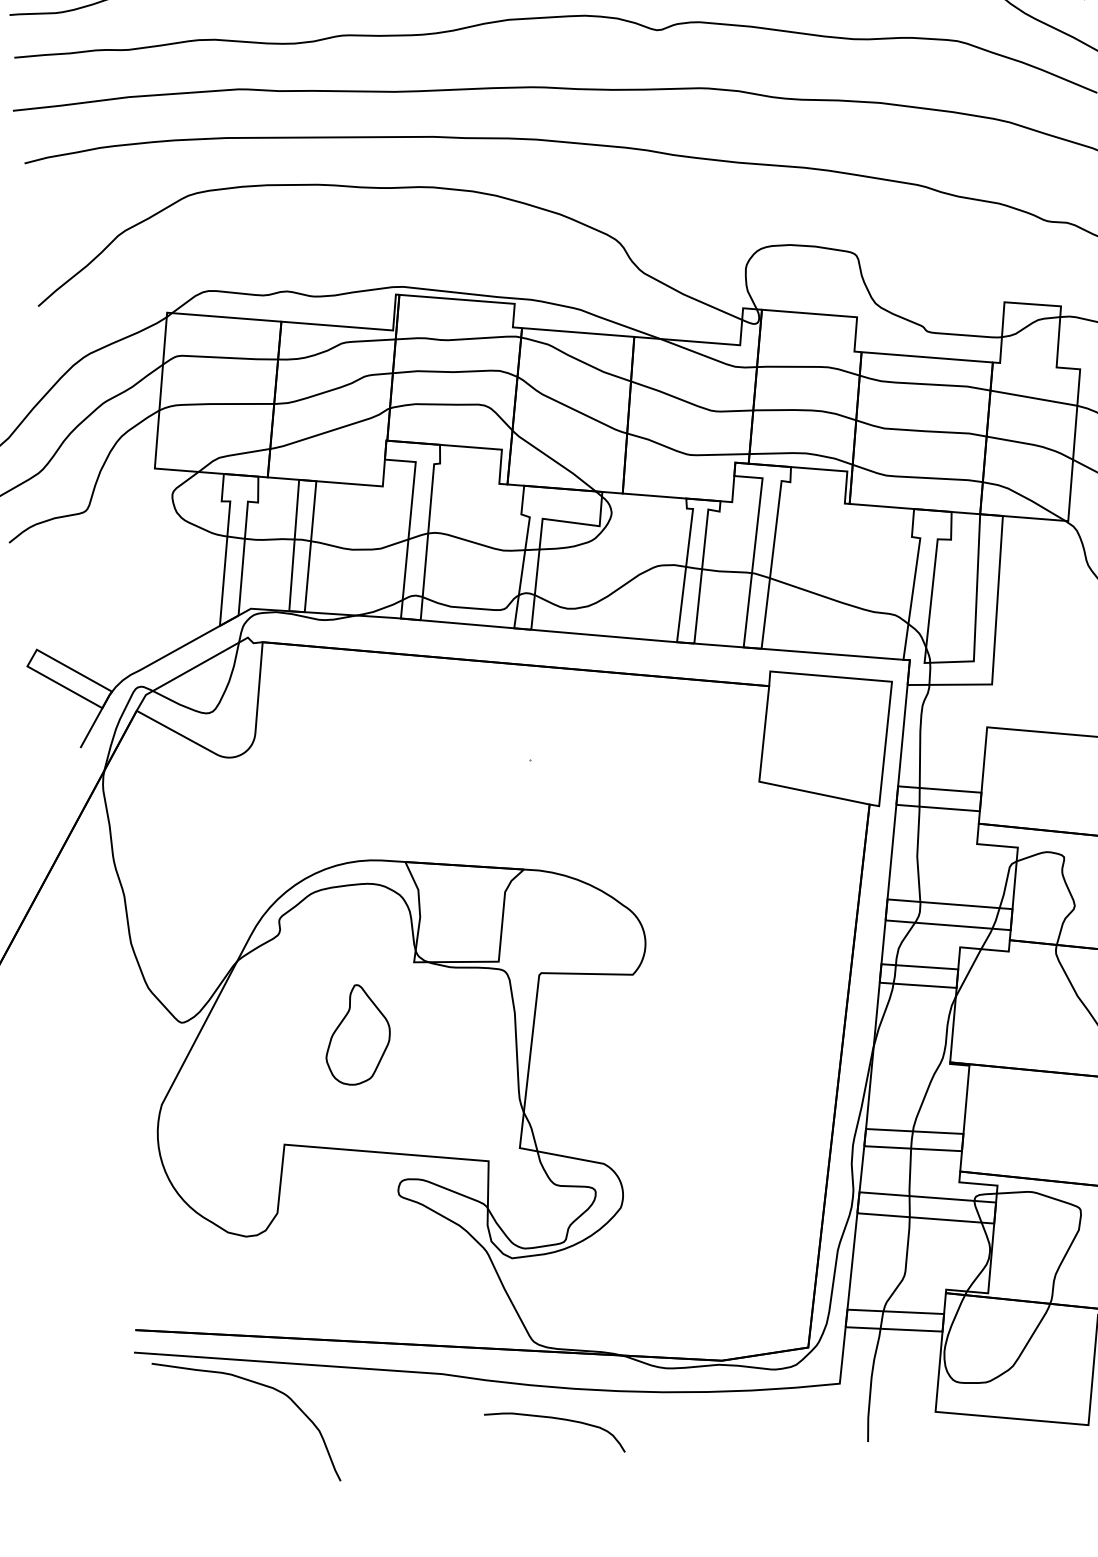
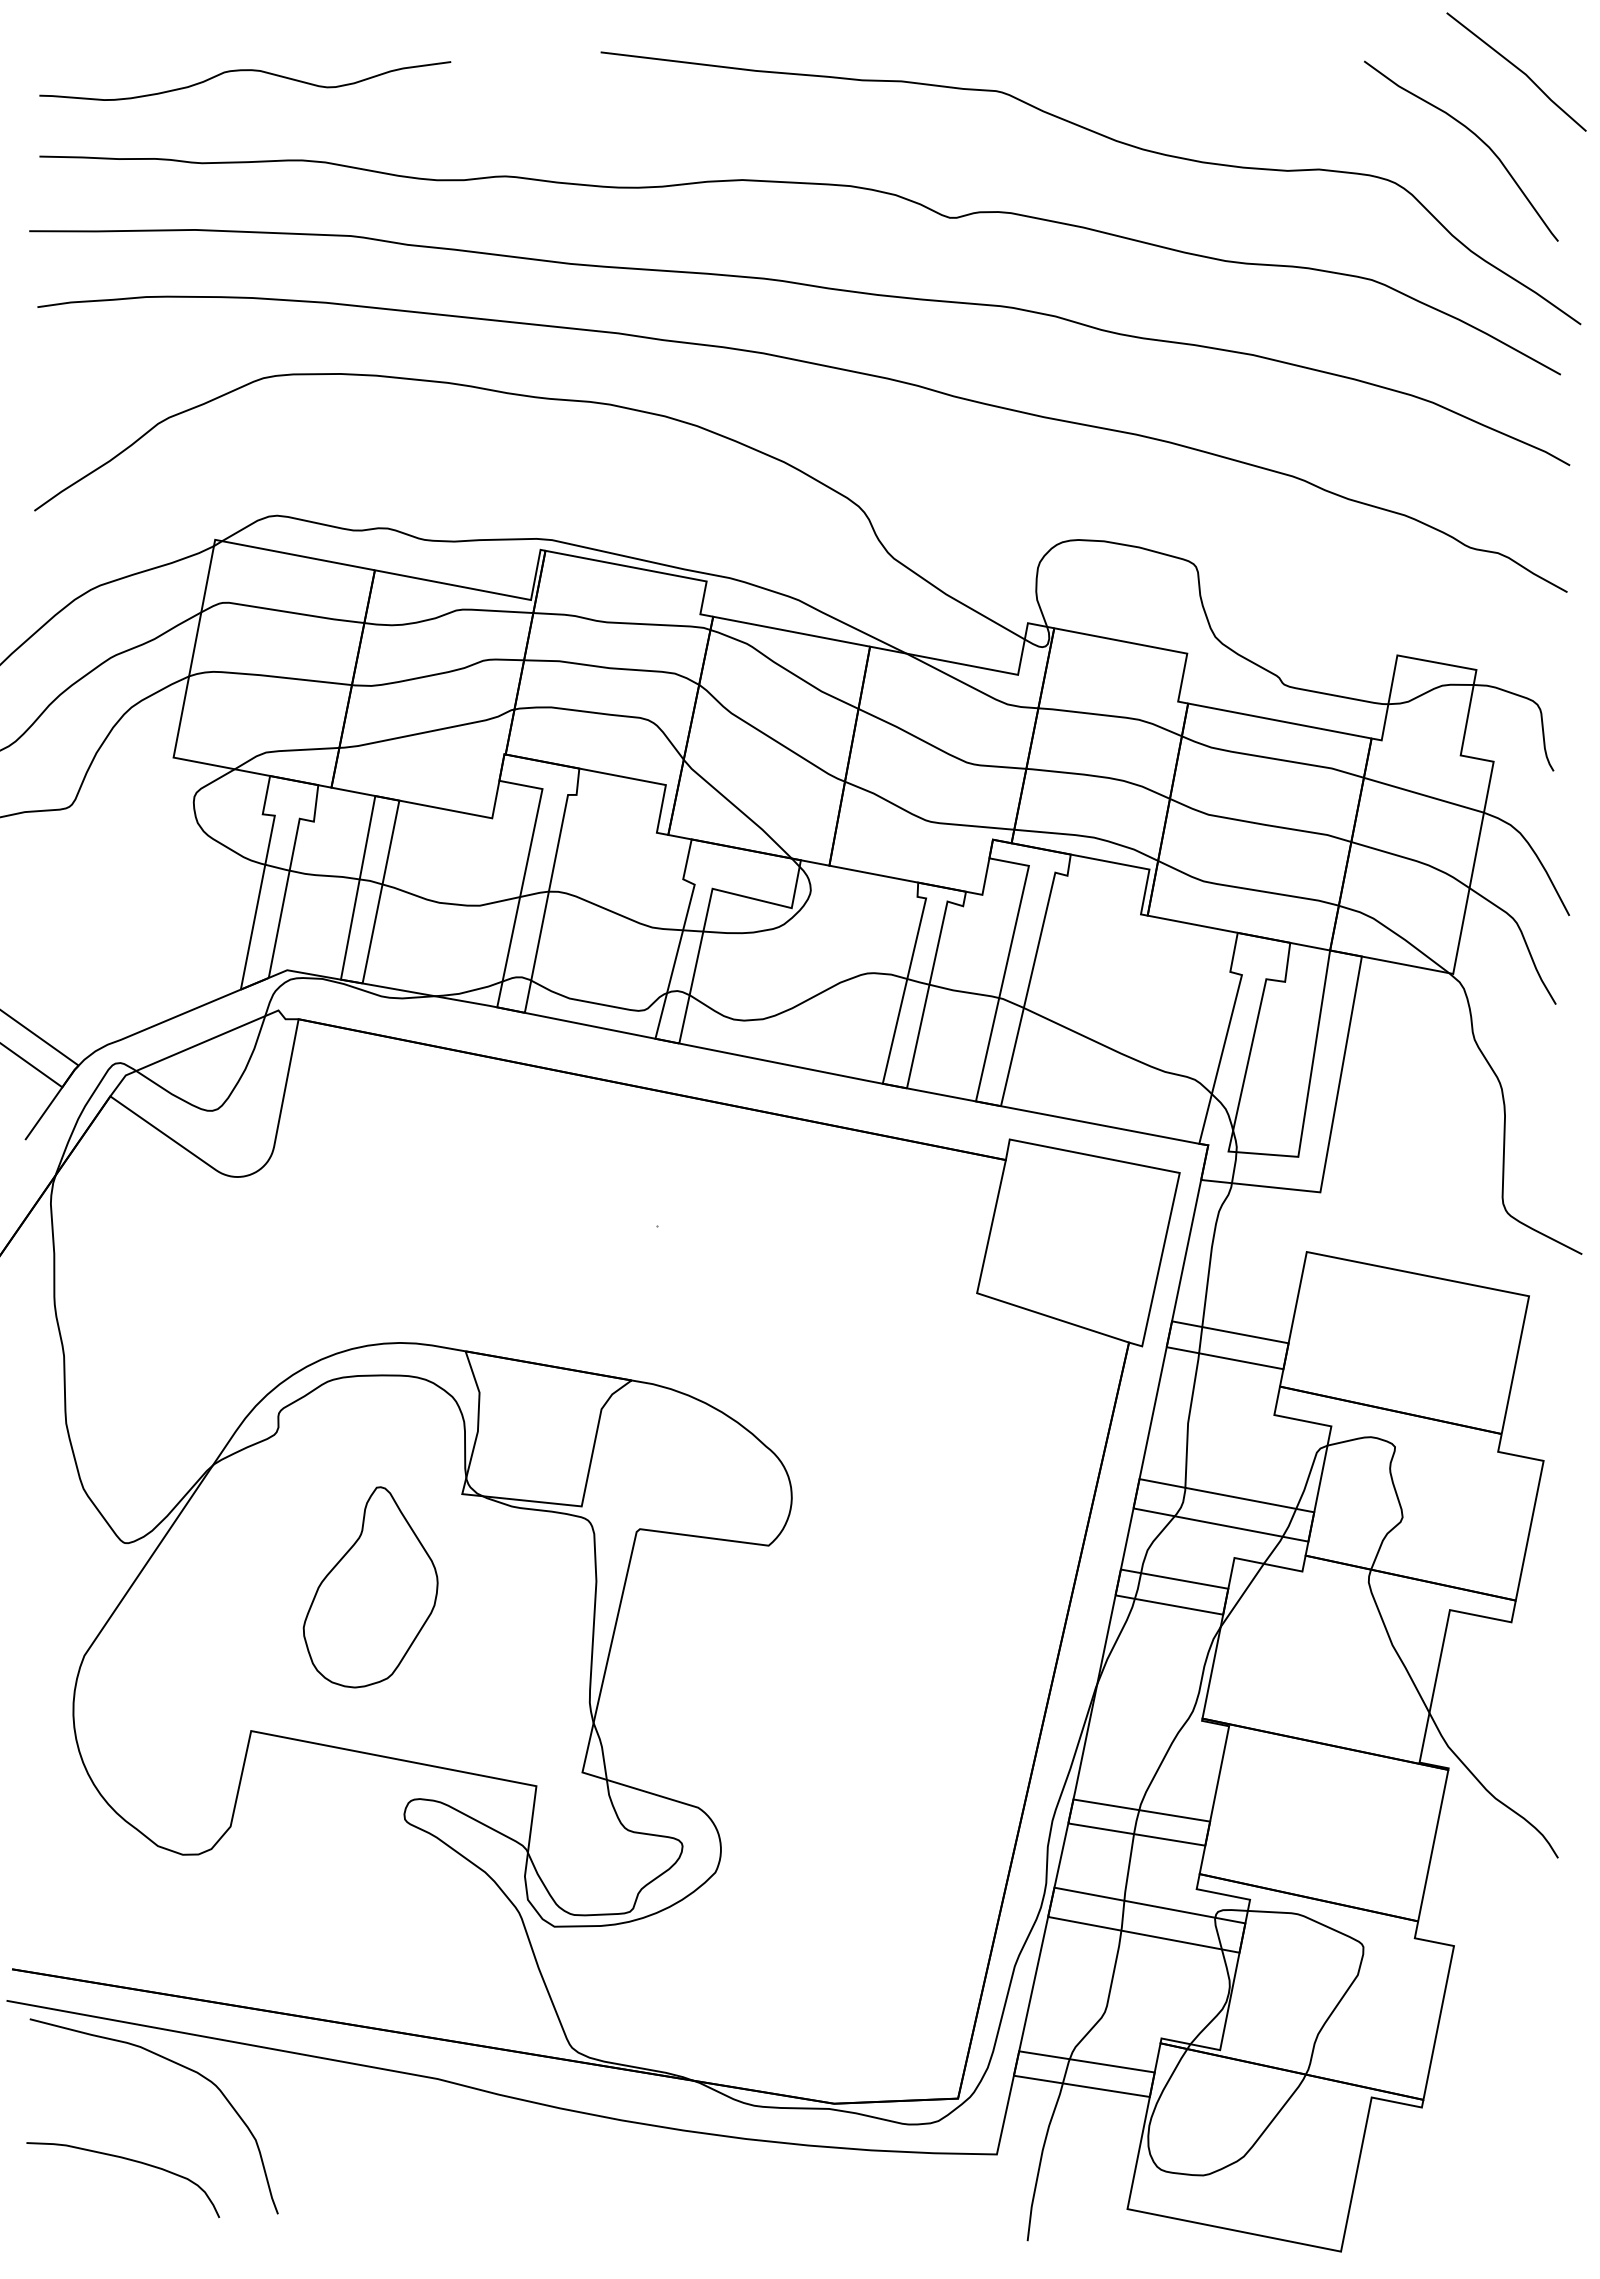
part: (357, 1034) -> (370, 1587), size x1.43
curve: (556, 1419) -> (128, 2160), moved

